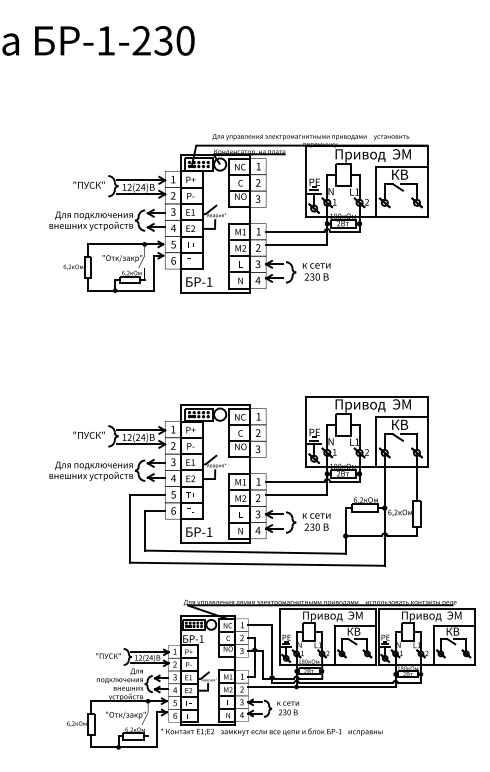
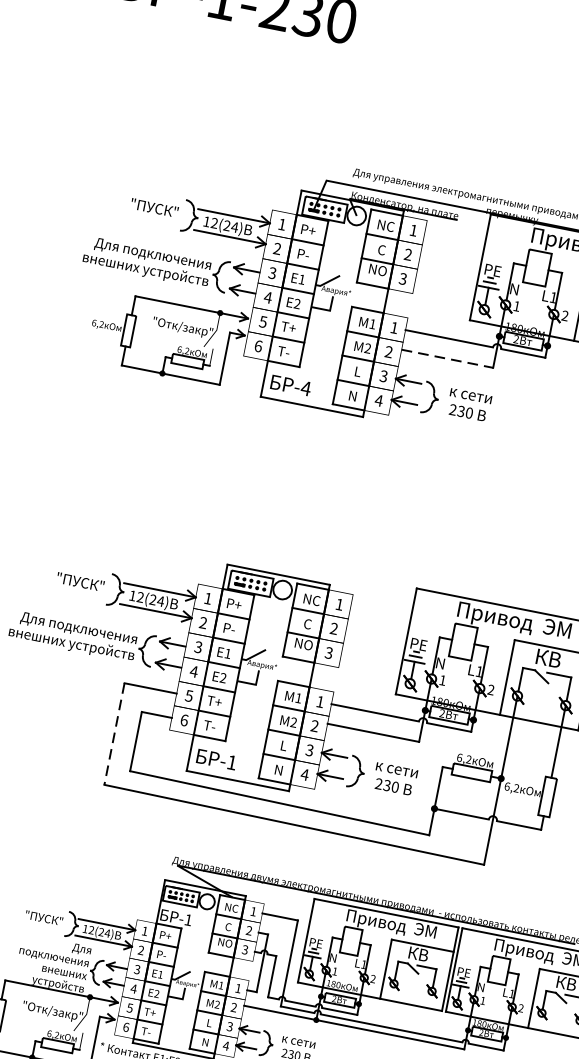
line: (296, 244) -> (447, 358), solid -> dashed
text: (209, 281) -> (306, 387), -1 -> -4
line: (130, 528) -> (114, 733), solid -> dashed

